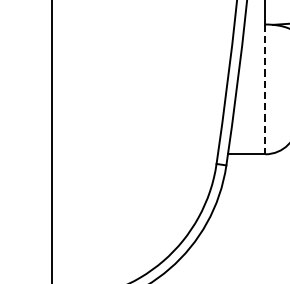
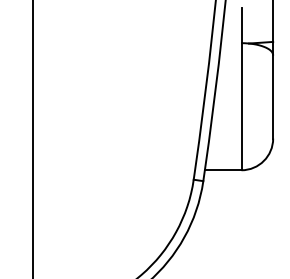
line: (265, 89) -> (241, 106), dashed -> solid

